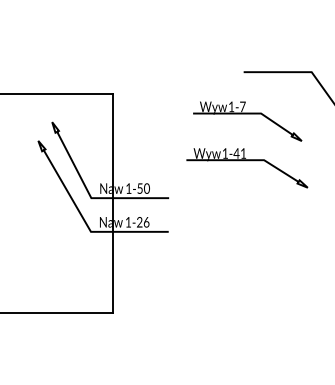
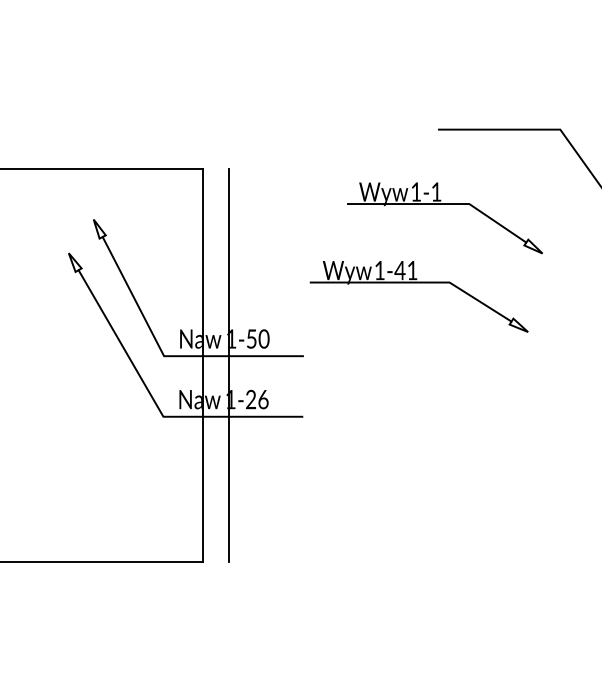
text: (242, 106) -> (435, 191), 1-7 -> 1-1
part: (247, 161) -> (419, 284), moved
line: (127, 203) -> (229, 365), added

